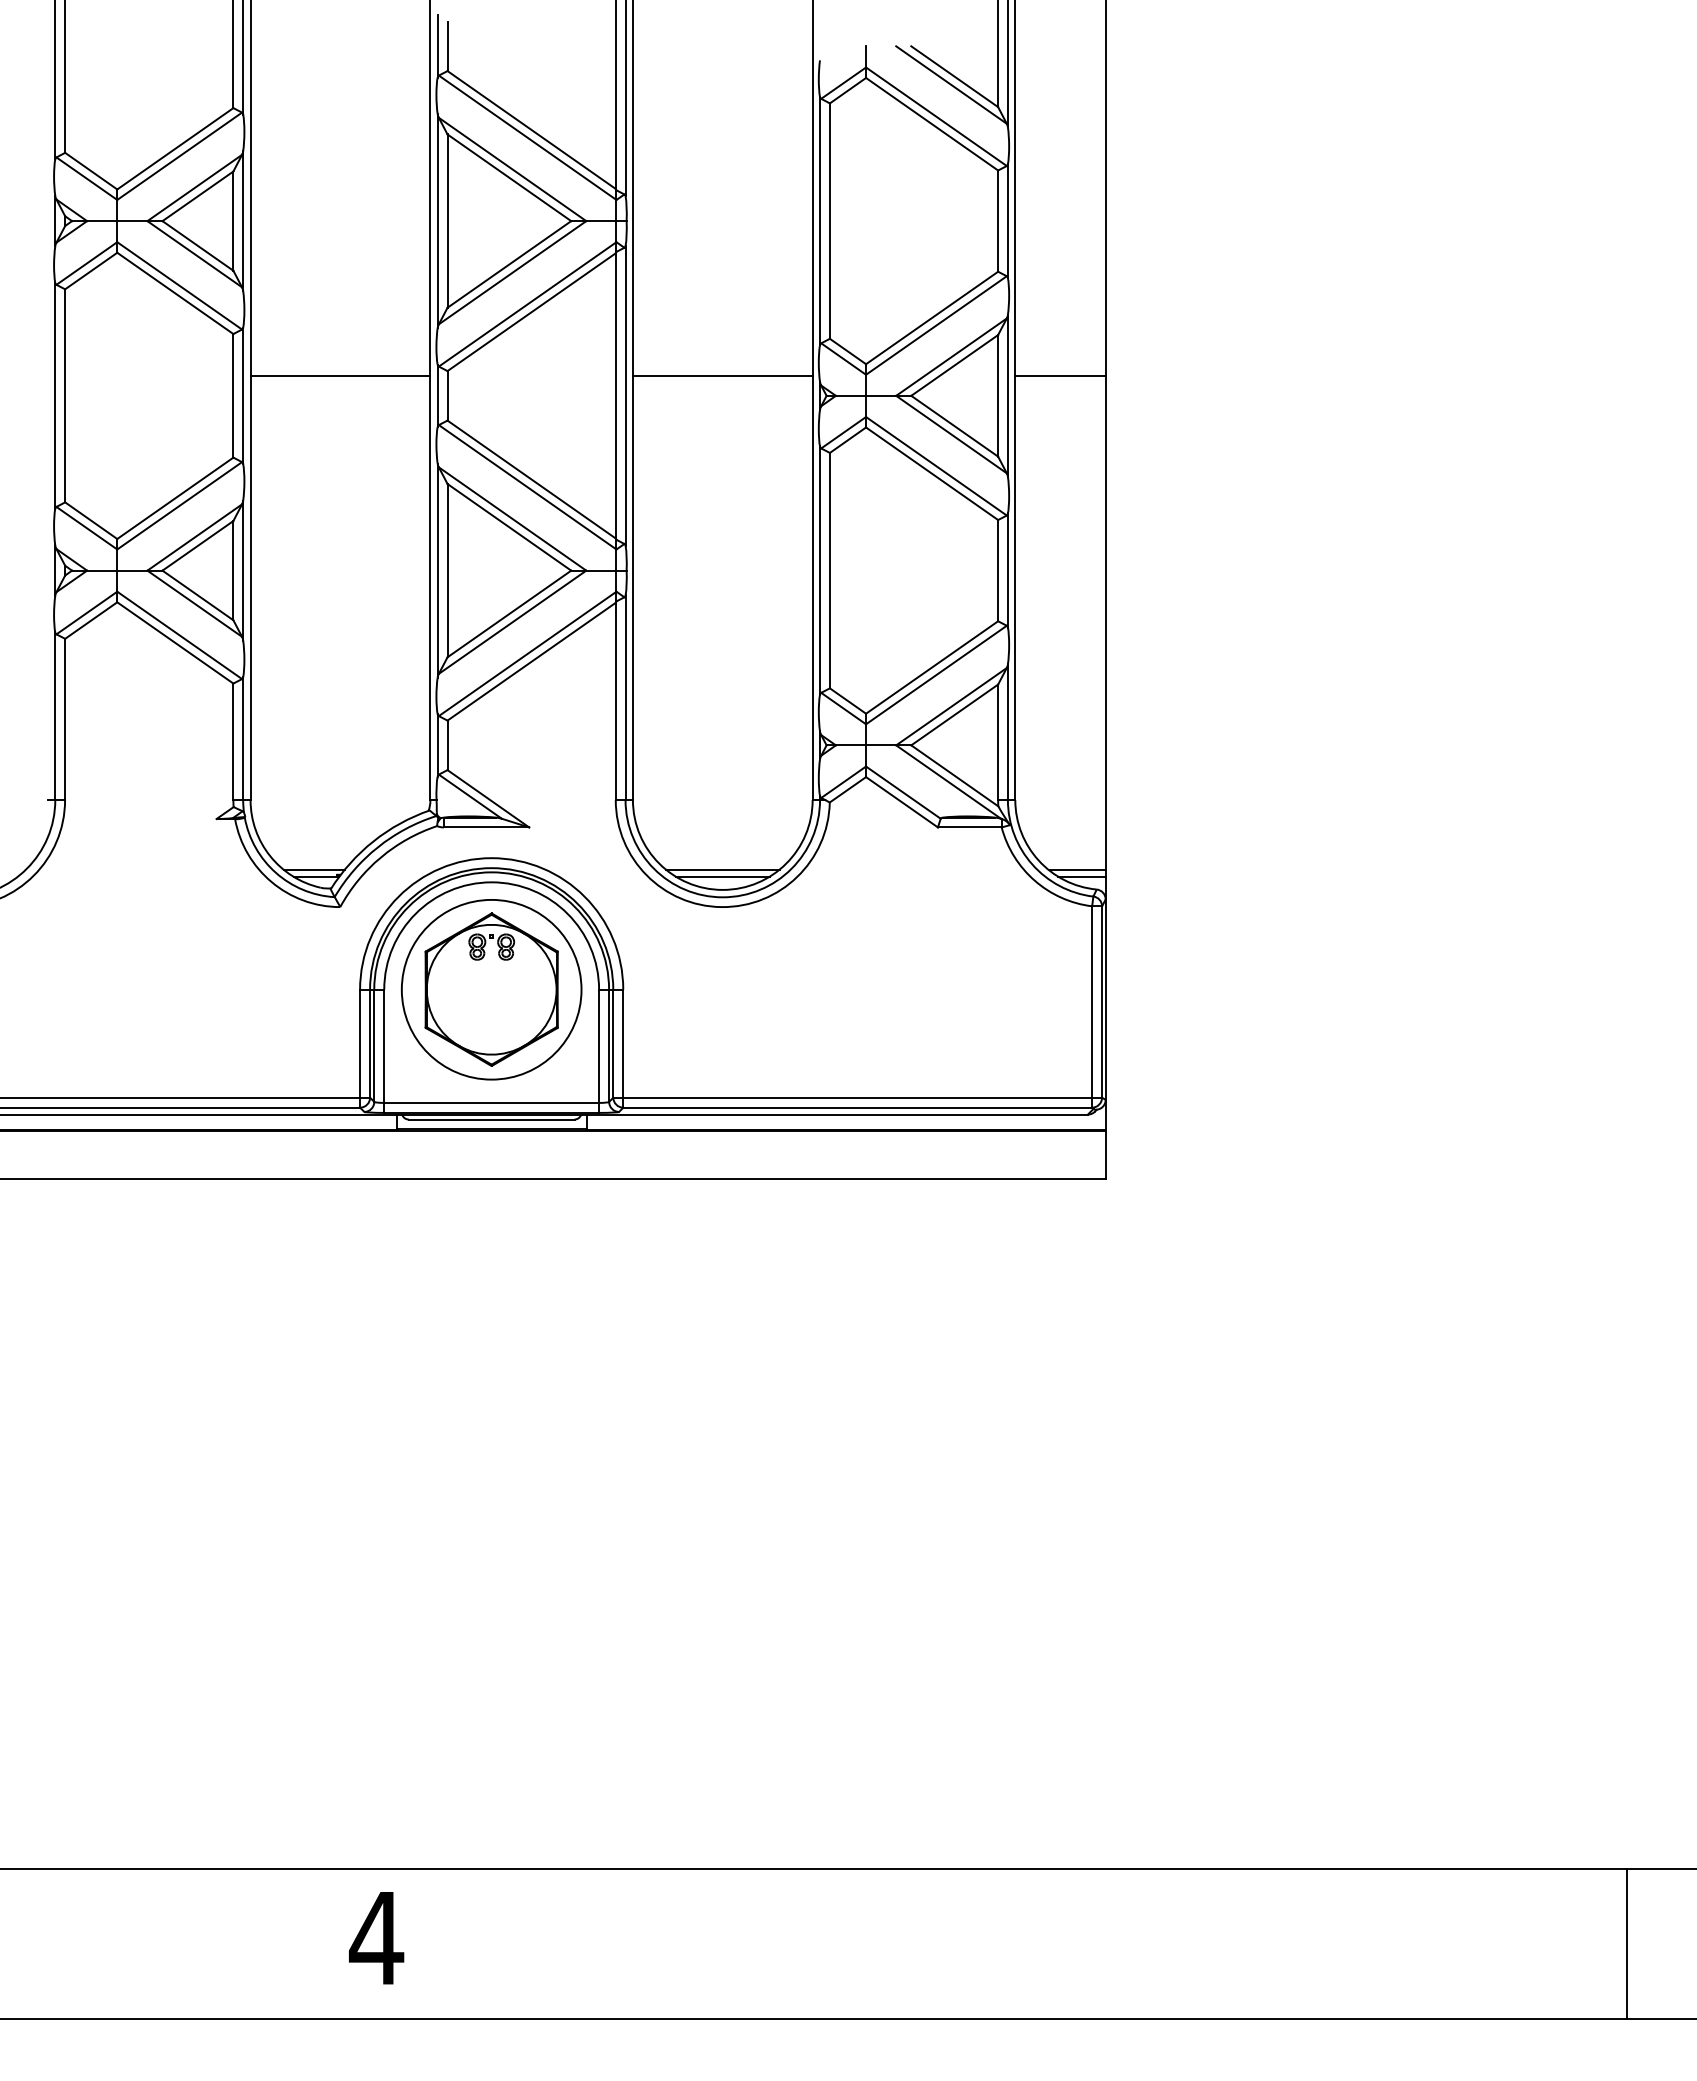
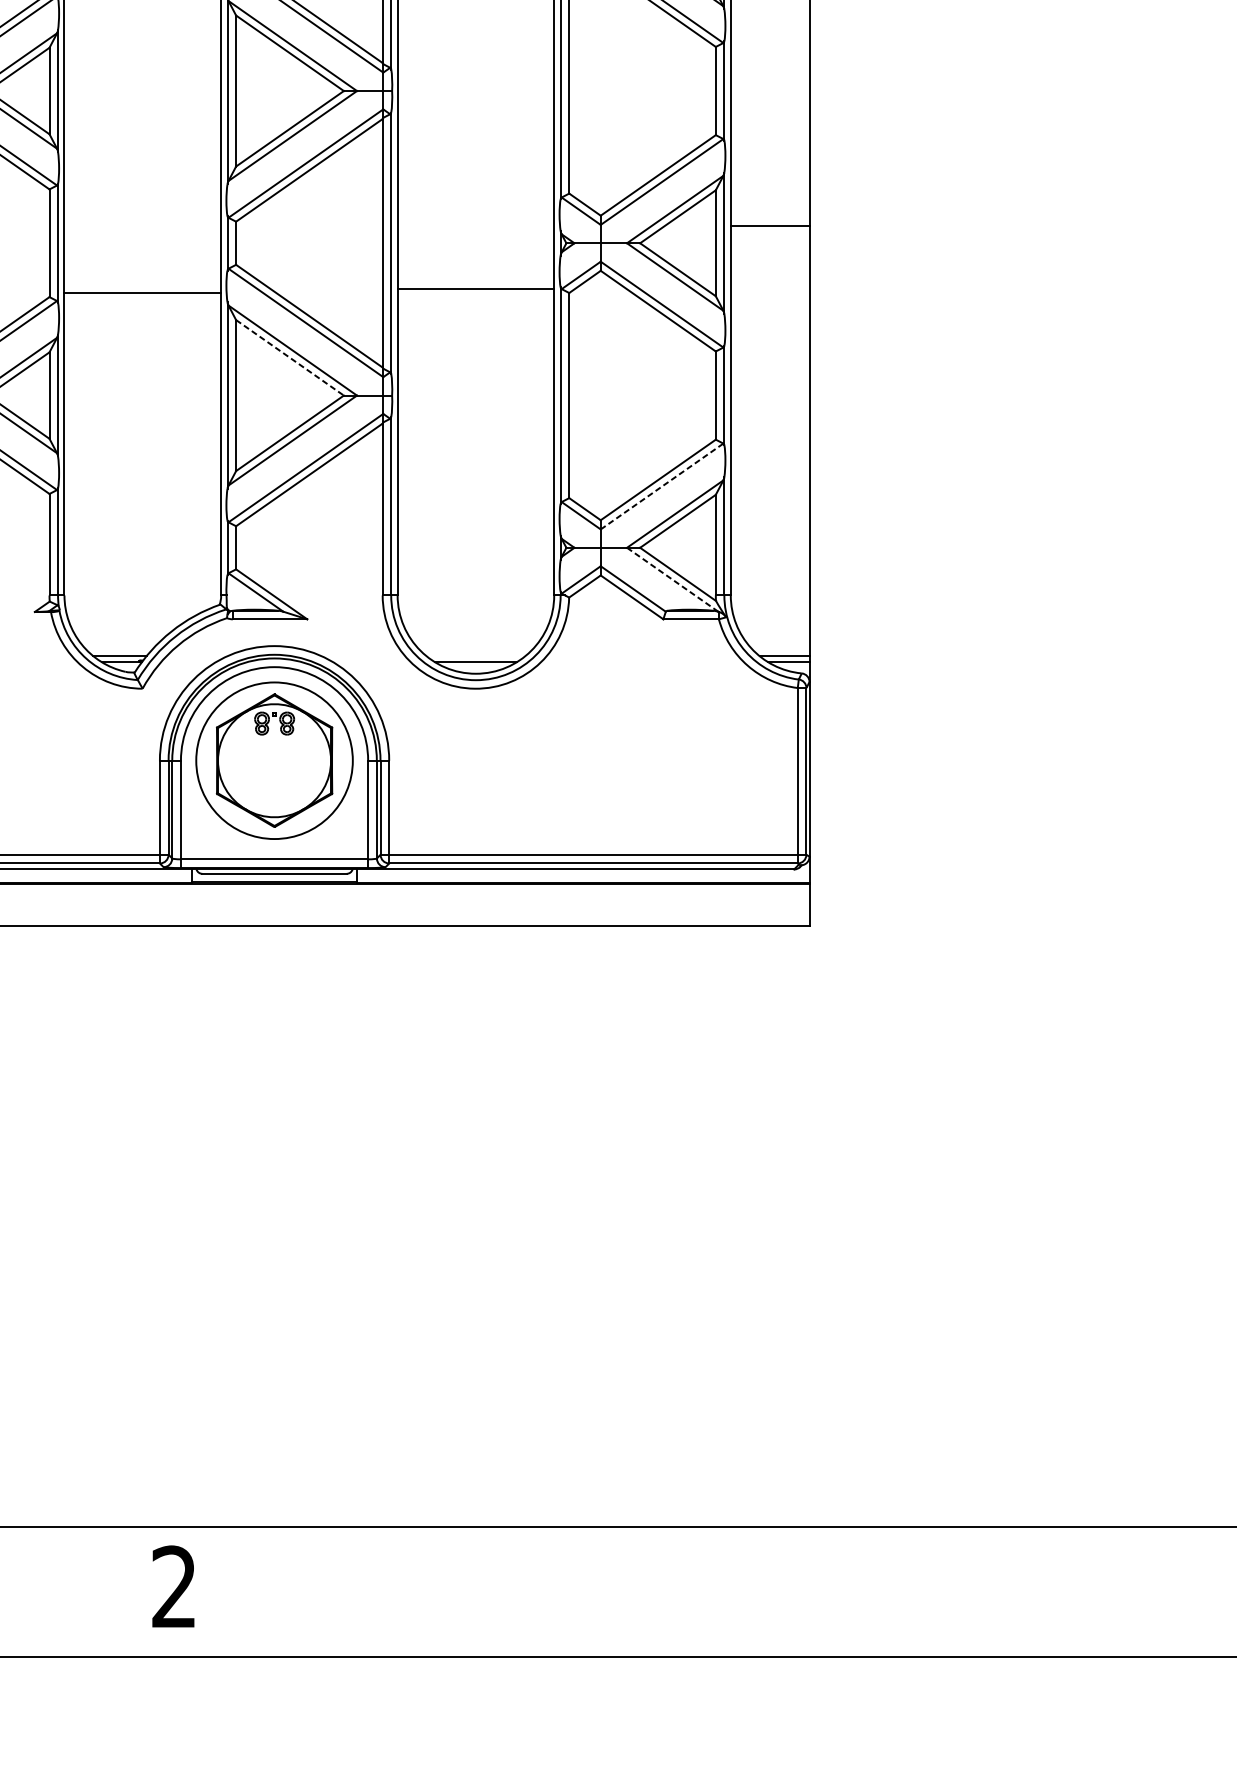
line: (340, 375) -> (142, 292), moved
line: (722, 375) -> (475, 289), moved
line: (509, 527) -> (290, 357), solid -> dashed
line: (936, 675) -> (662, 486), solid -> dashed
line: (948, 782) -> (672, 580), solid -> dashed
line: (722, 869) -> (475, 655), removed
text: (376, 1937) -> (174, 1586), 4 -> 2

